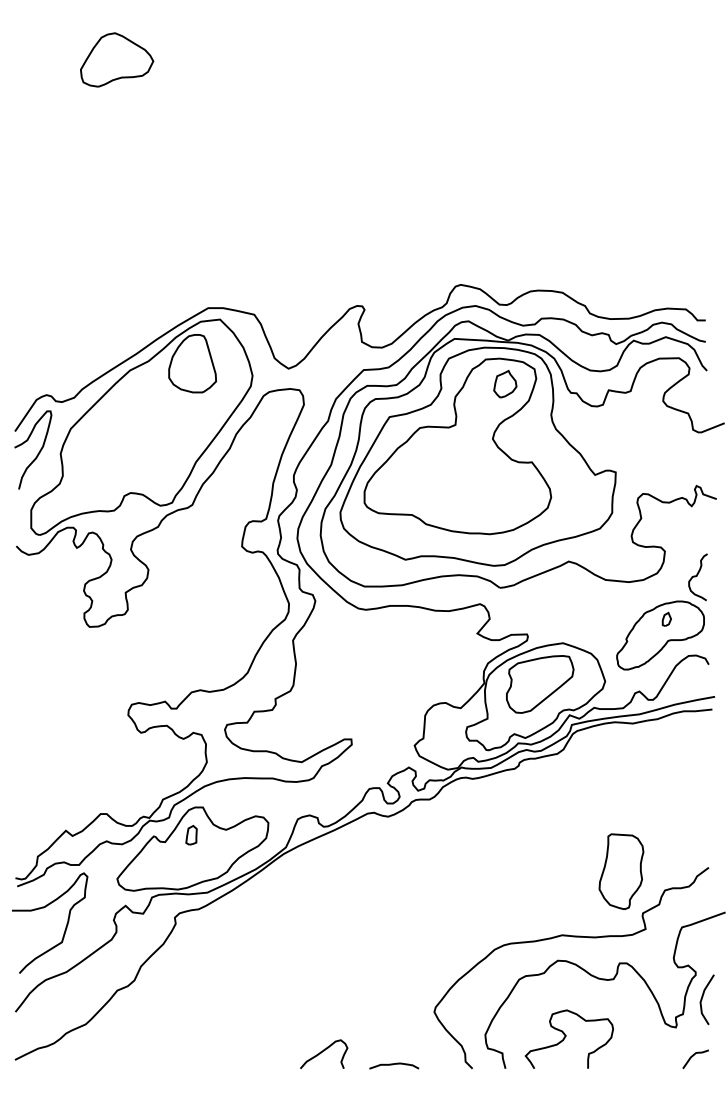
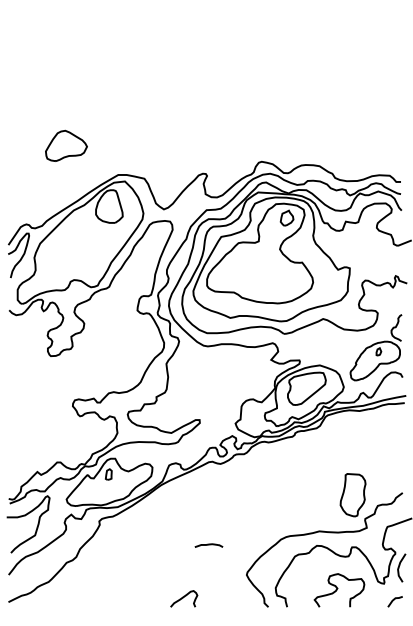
part: (117, 59) -> (66, 145), moved
curve: (565, 1039) -> (337, 590), moved
curve: (393, 1065) -> (208, 545), moved

